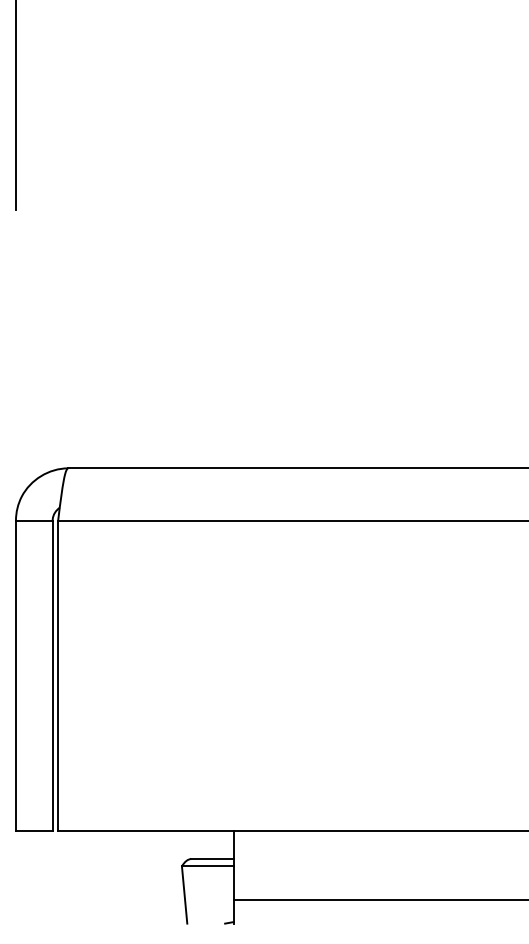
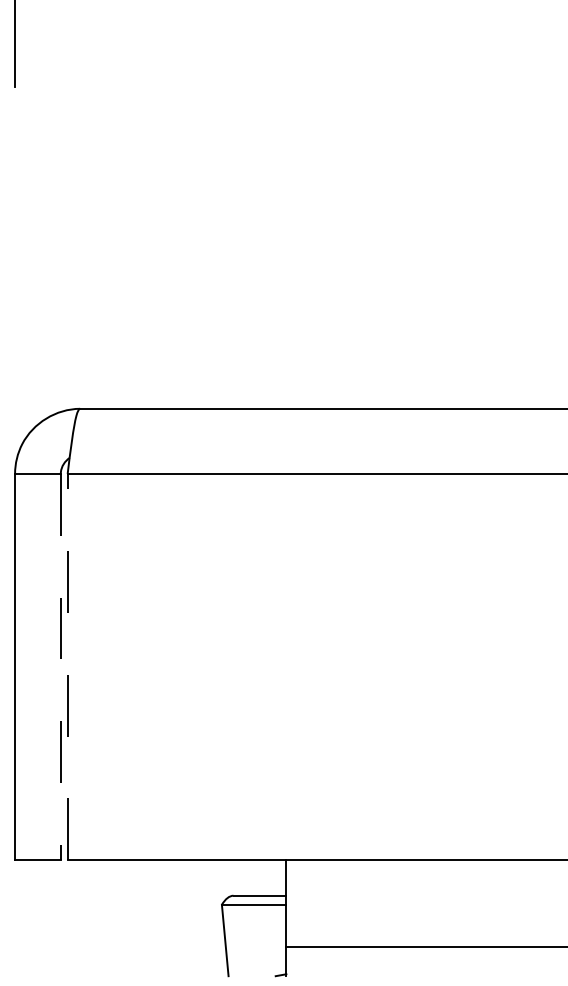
line: (58, 675) -> (68, 666), solid -> dashed
line: (52, 676) -> (60, 668), solid -> dashed

